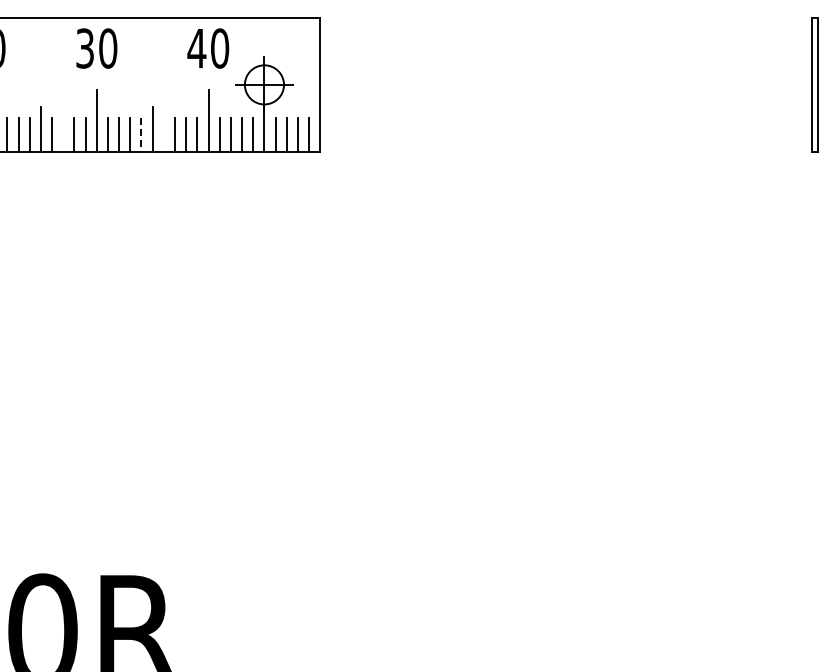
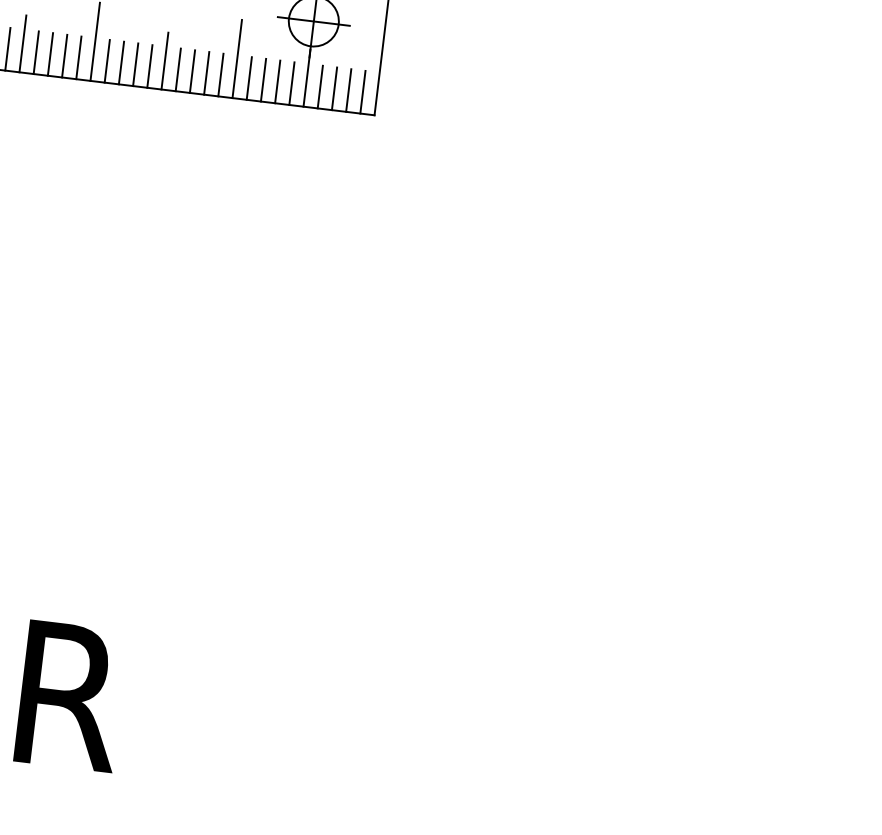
line: (63, 134) -> (50, 53), added
line: (163, 134) -> (177, 68), added
line: (141, 135) -> (149, 66), dashed -> solid

